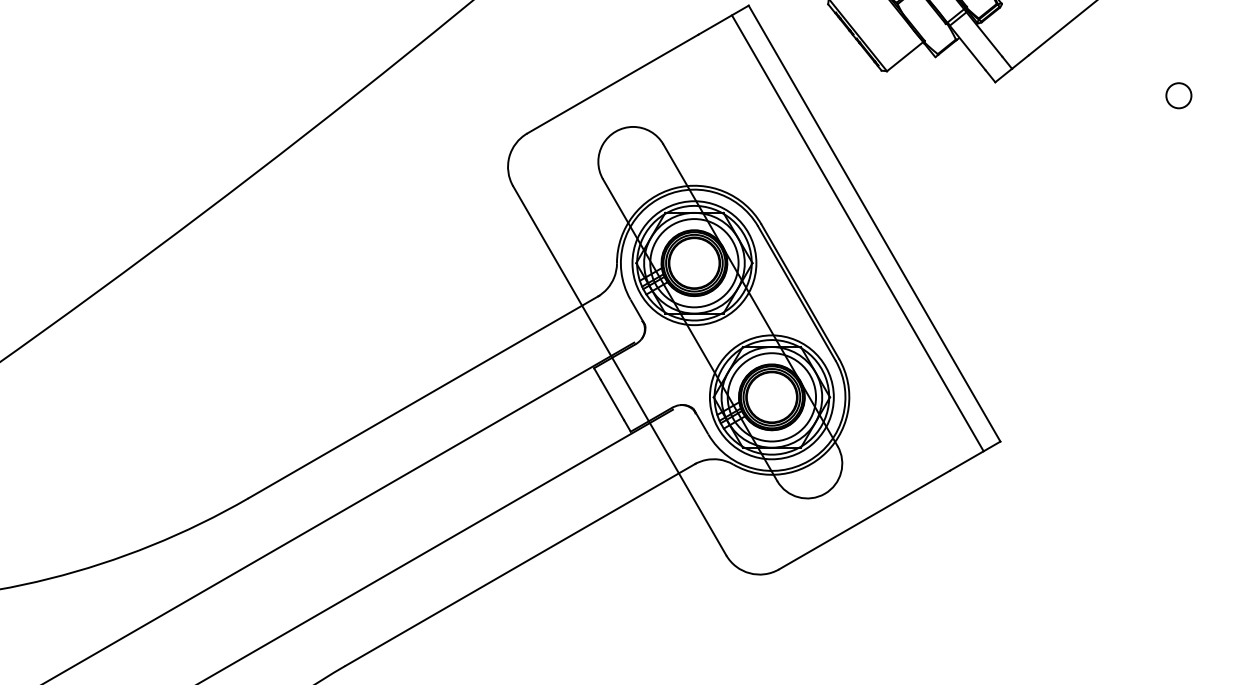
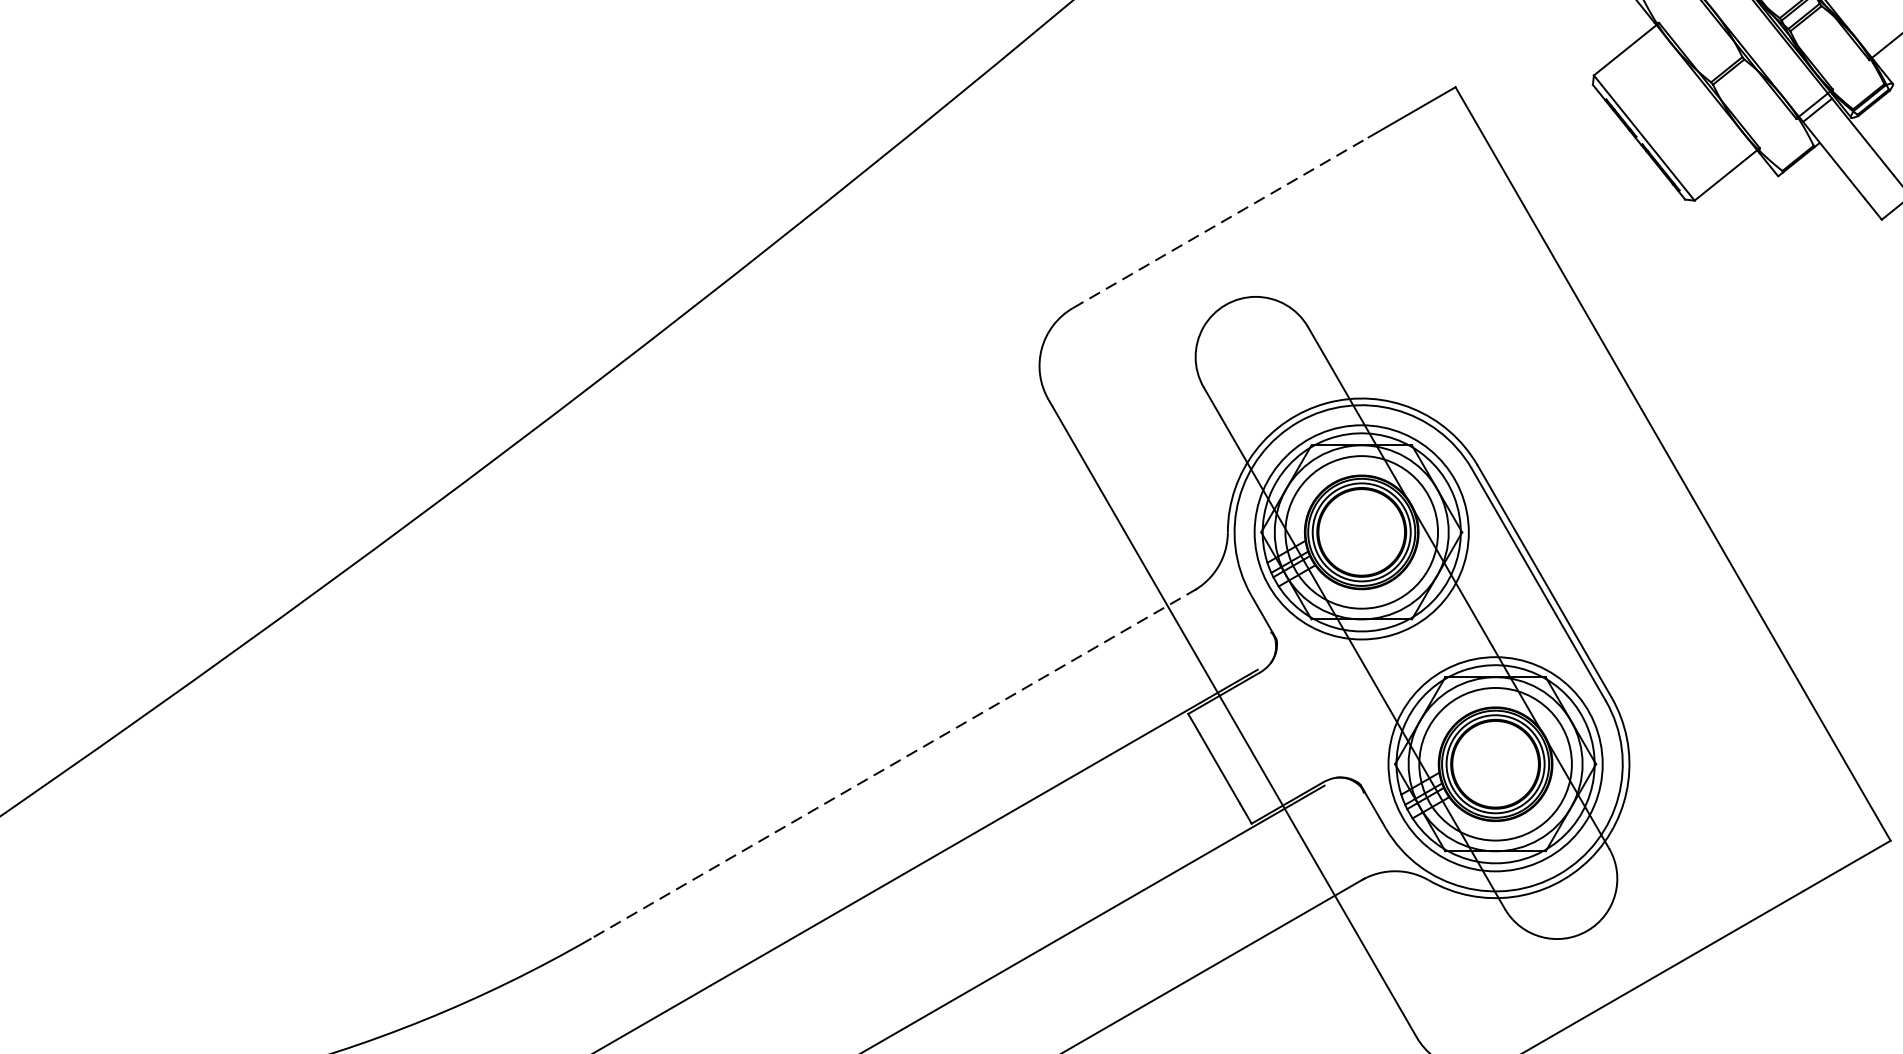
line: (612, 84) -> (1220, 223), solid -> dashed
line: (857, 233) -> (1643, 481), removed
line: (423, 397) -> (893, 764), solid -> dashed

